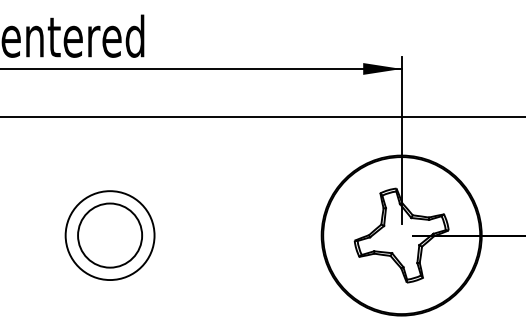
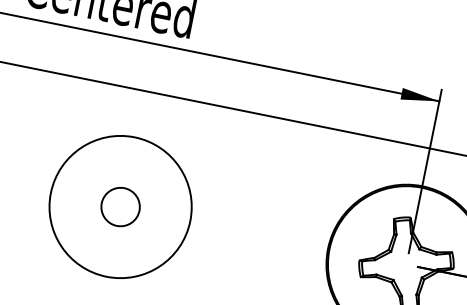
circle: (109, 235) -> (120, 206), size x1.6
circle: (110, 235) -> (121, 207), size x0.6

